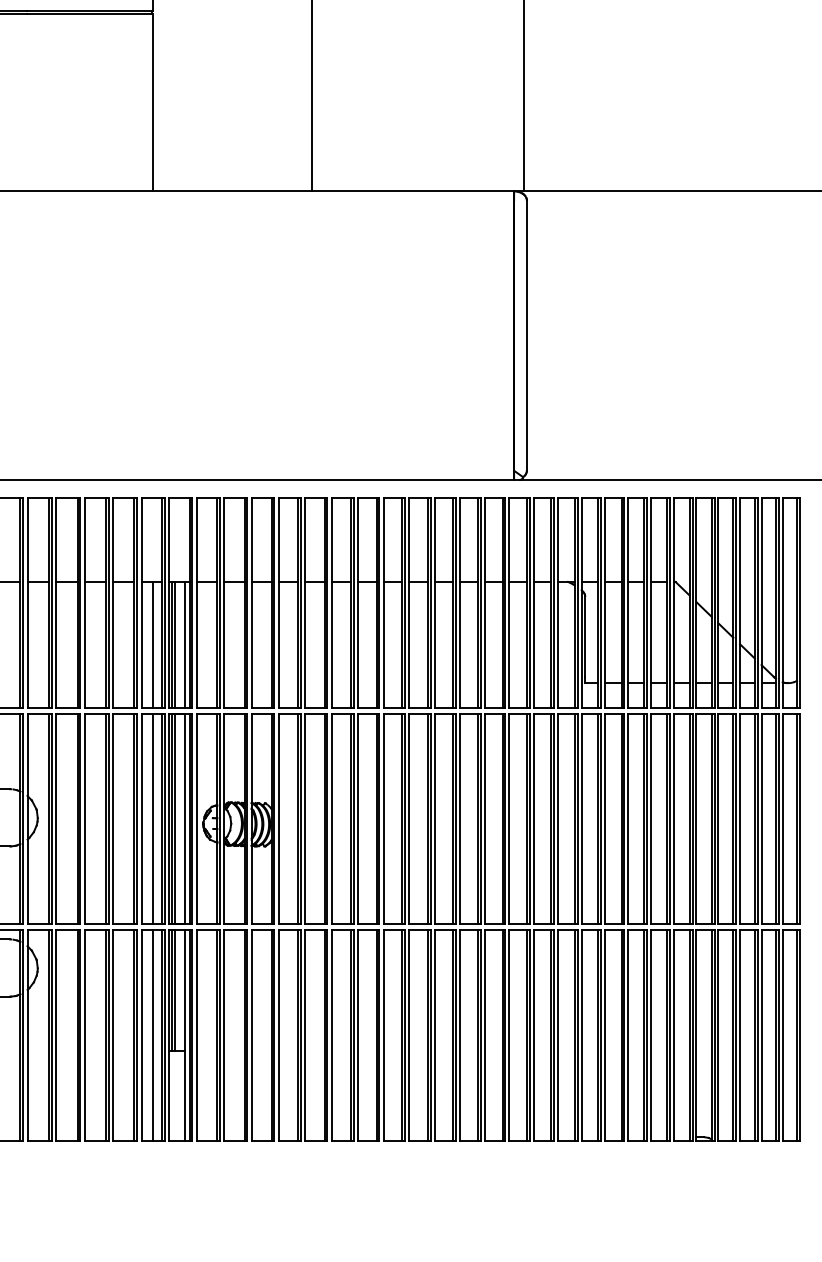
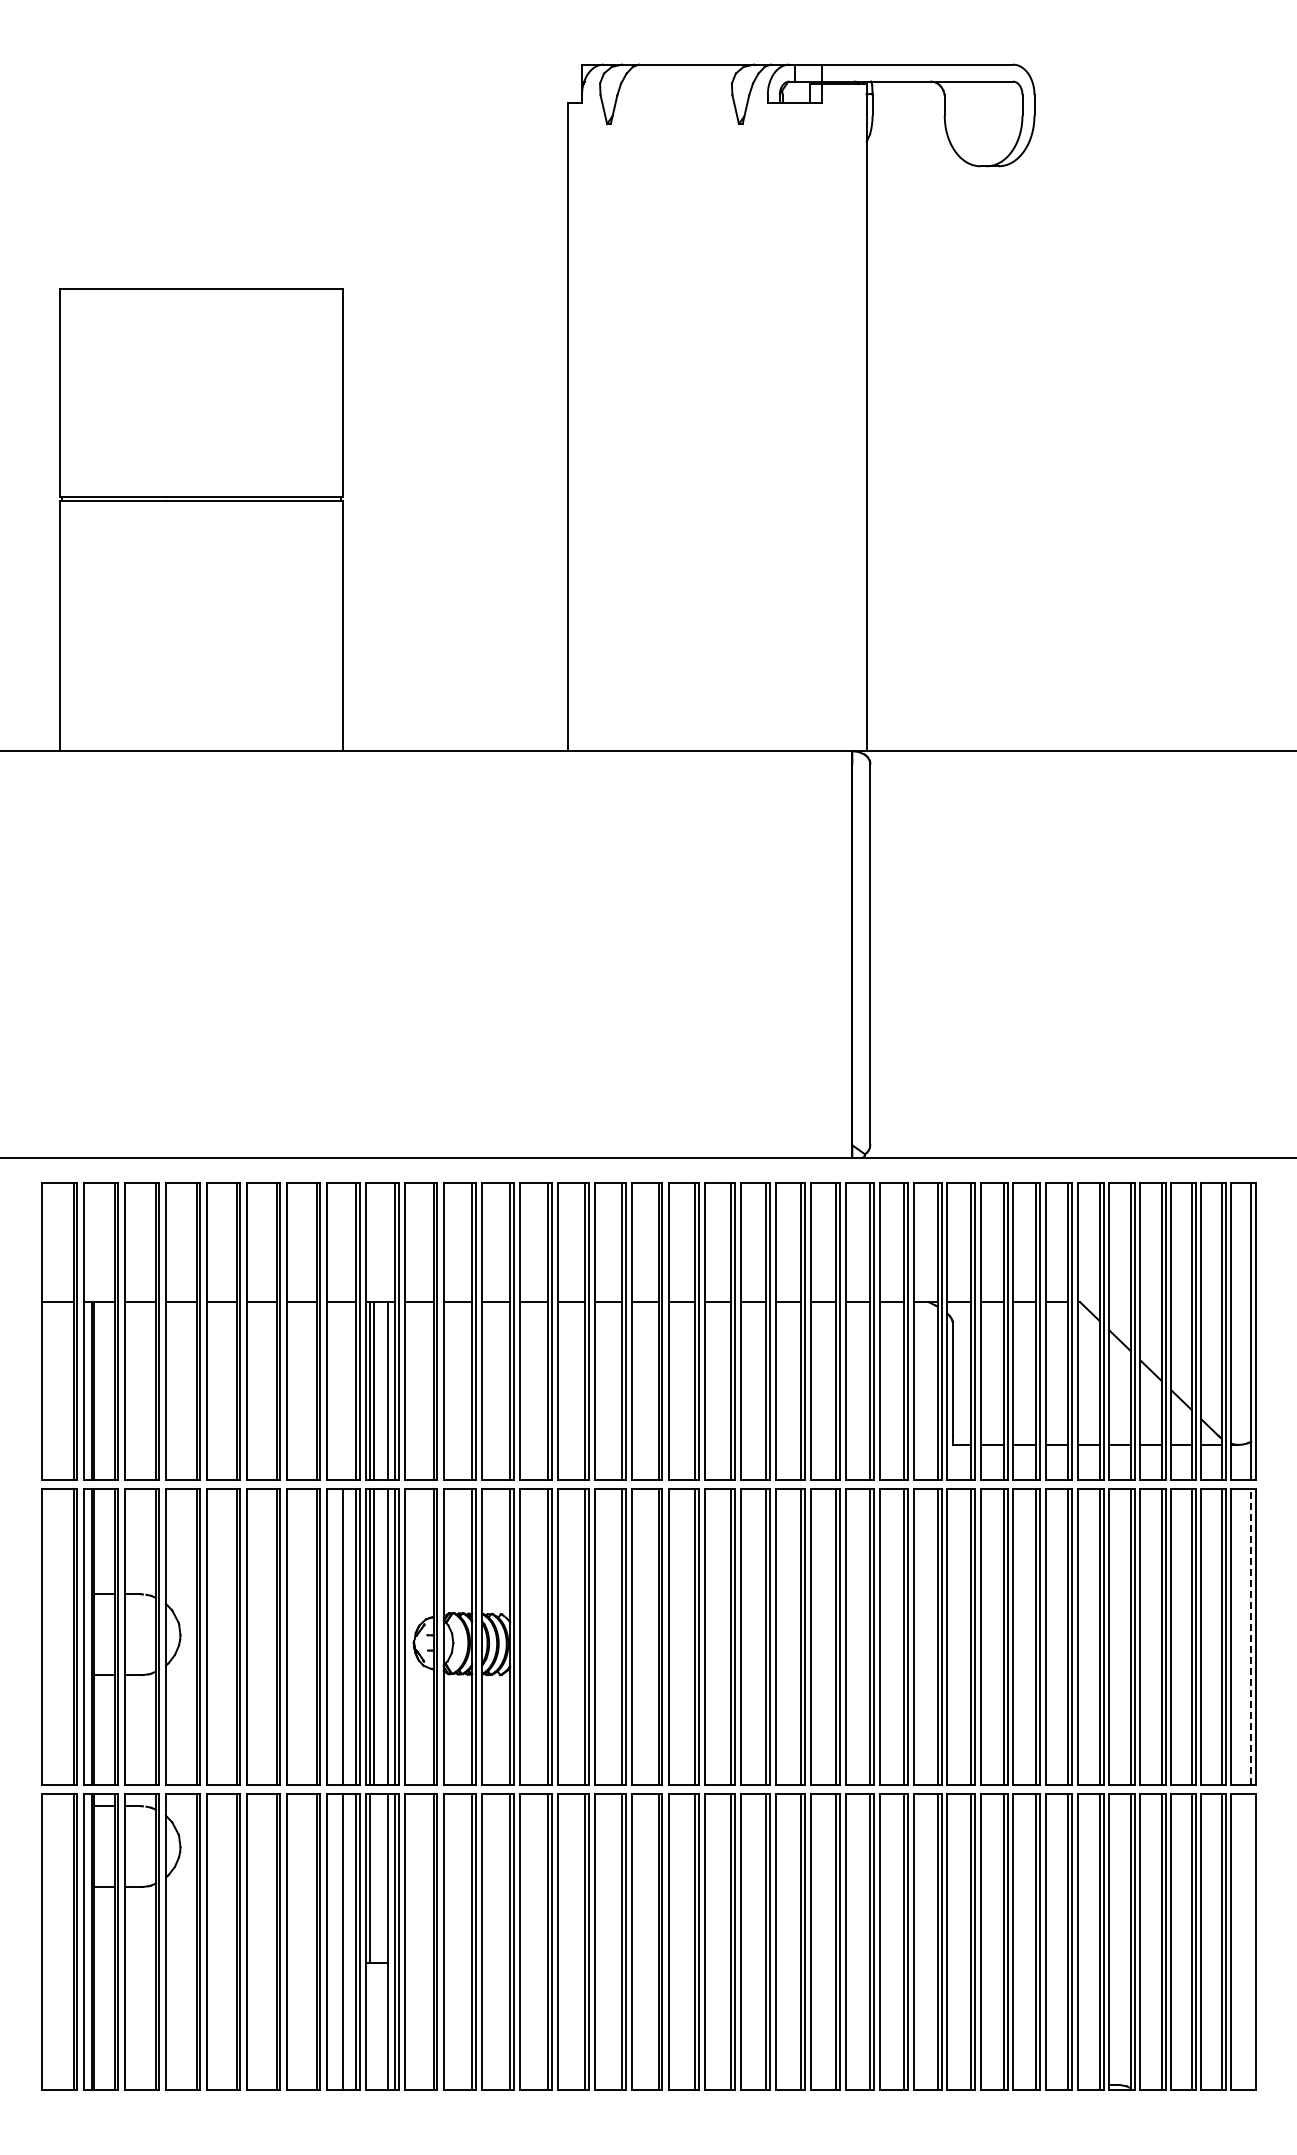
line: (152, 645) -> (342, 1391), removed
line: (797, 819) -> (1251, 1636), solid -> dashed
line: (174, 990) -> (373, 1878), removed
line: (797, 1035) -> (1251, 1941), removed

